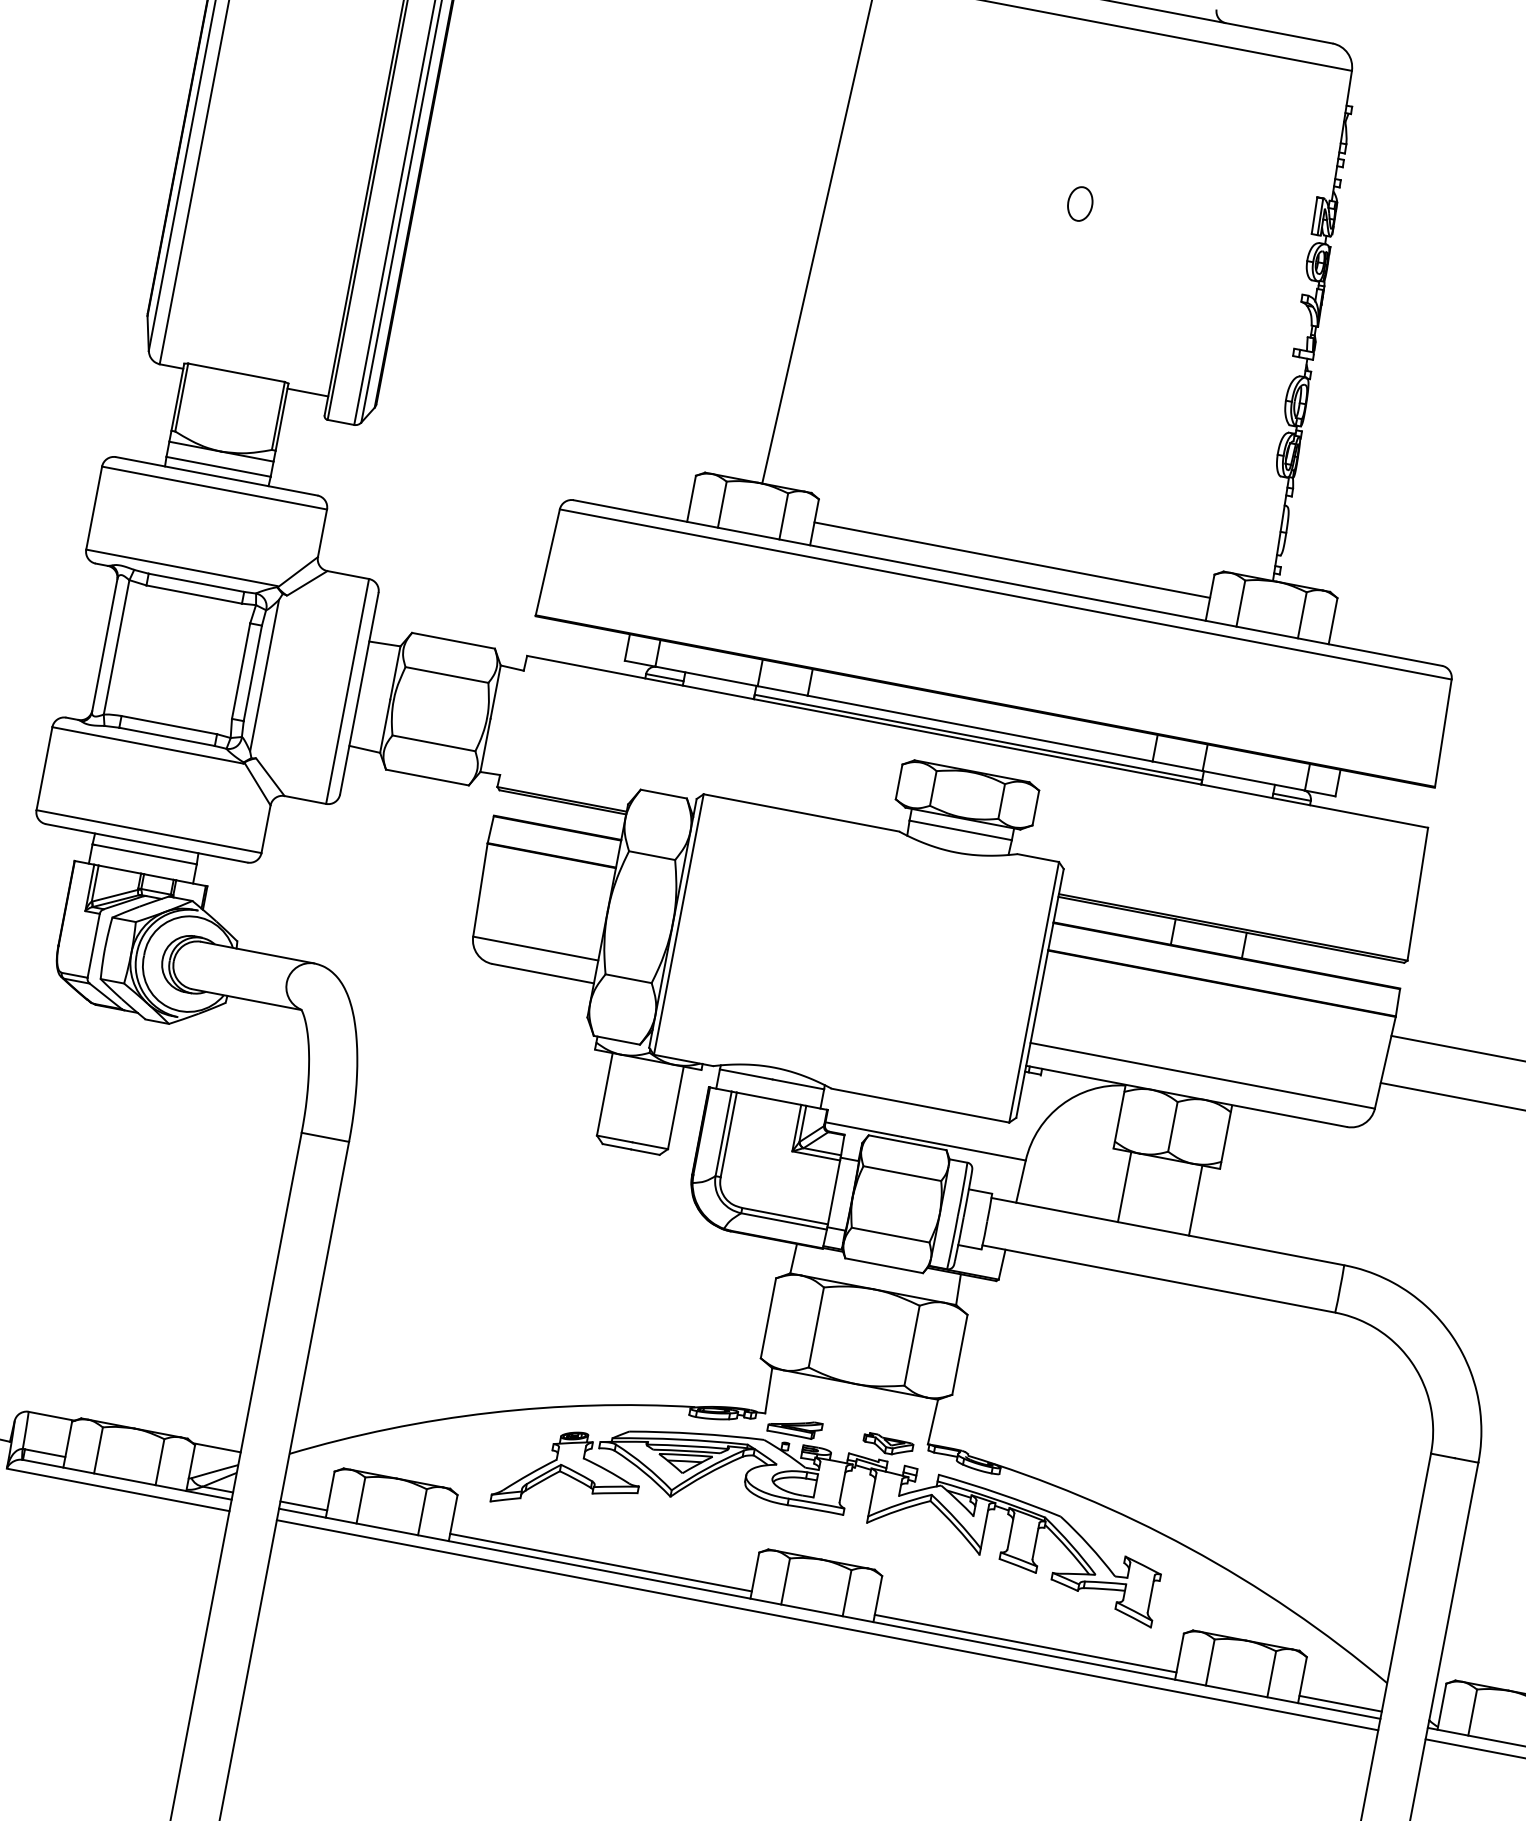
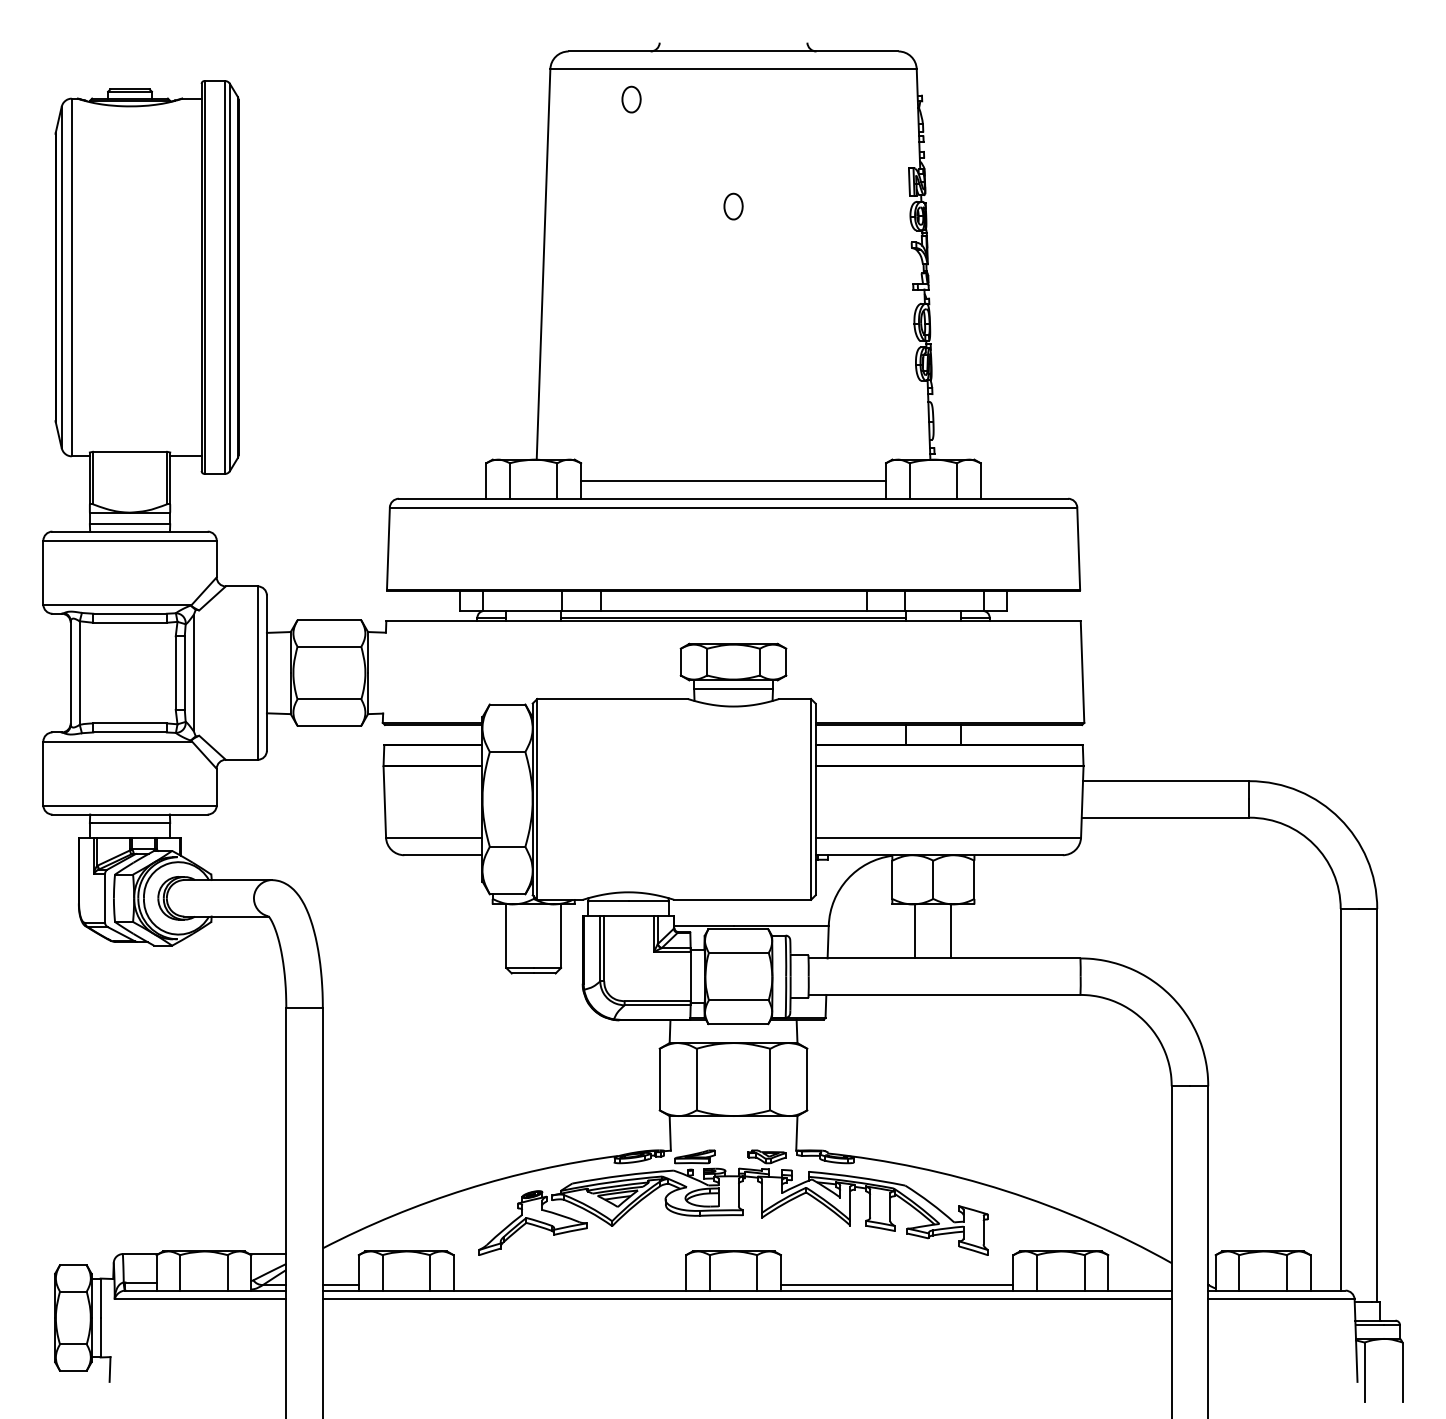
part: (974, 39) -> (631, 99), added
line: (1125, 1187) -> (951, 931), moved
line: (1195, 1200) -> (914, 931), moved
line: (600, 1563) -> (569, 1285), removed
line: (1339, 1704) -> (1139, 1285), removed

